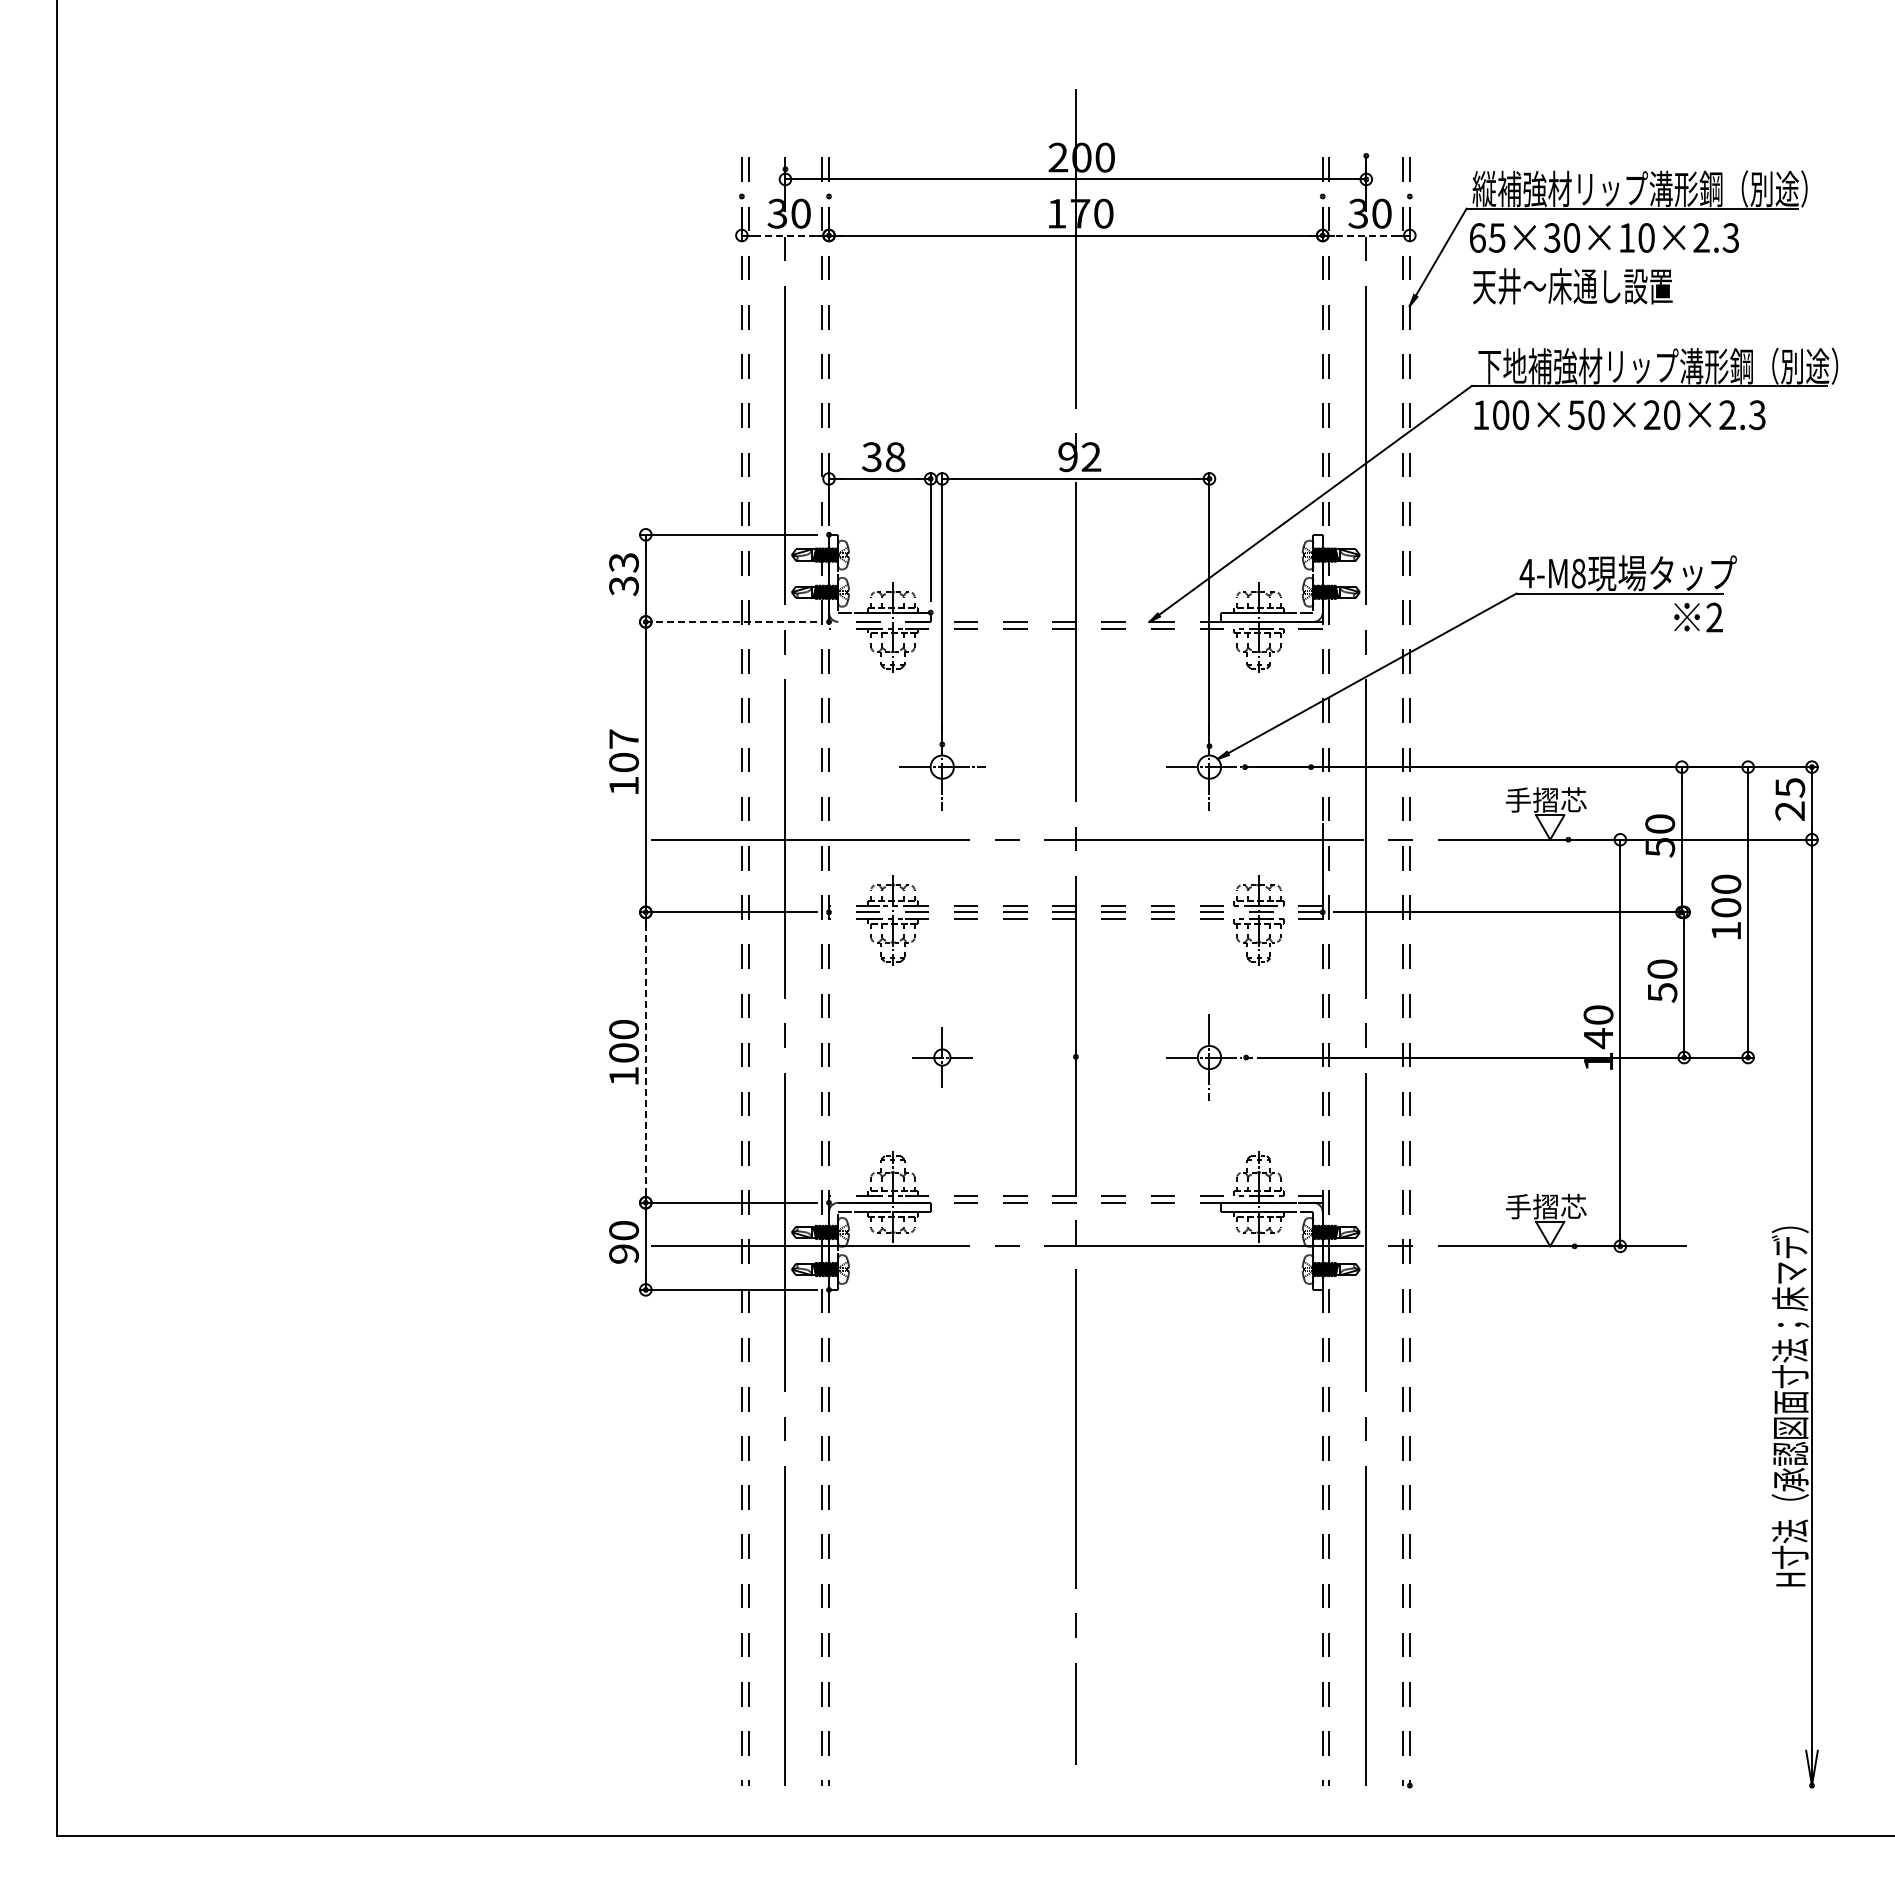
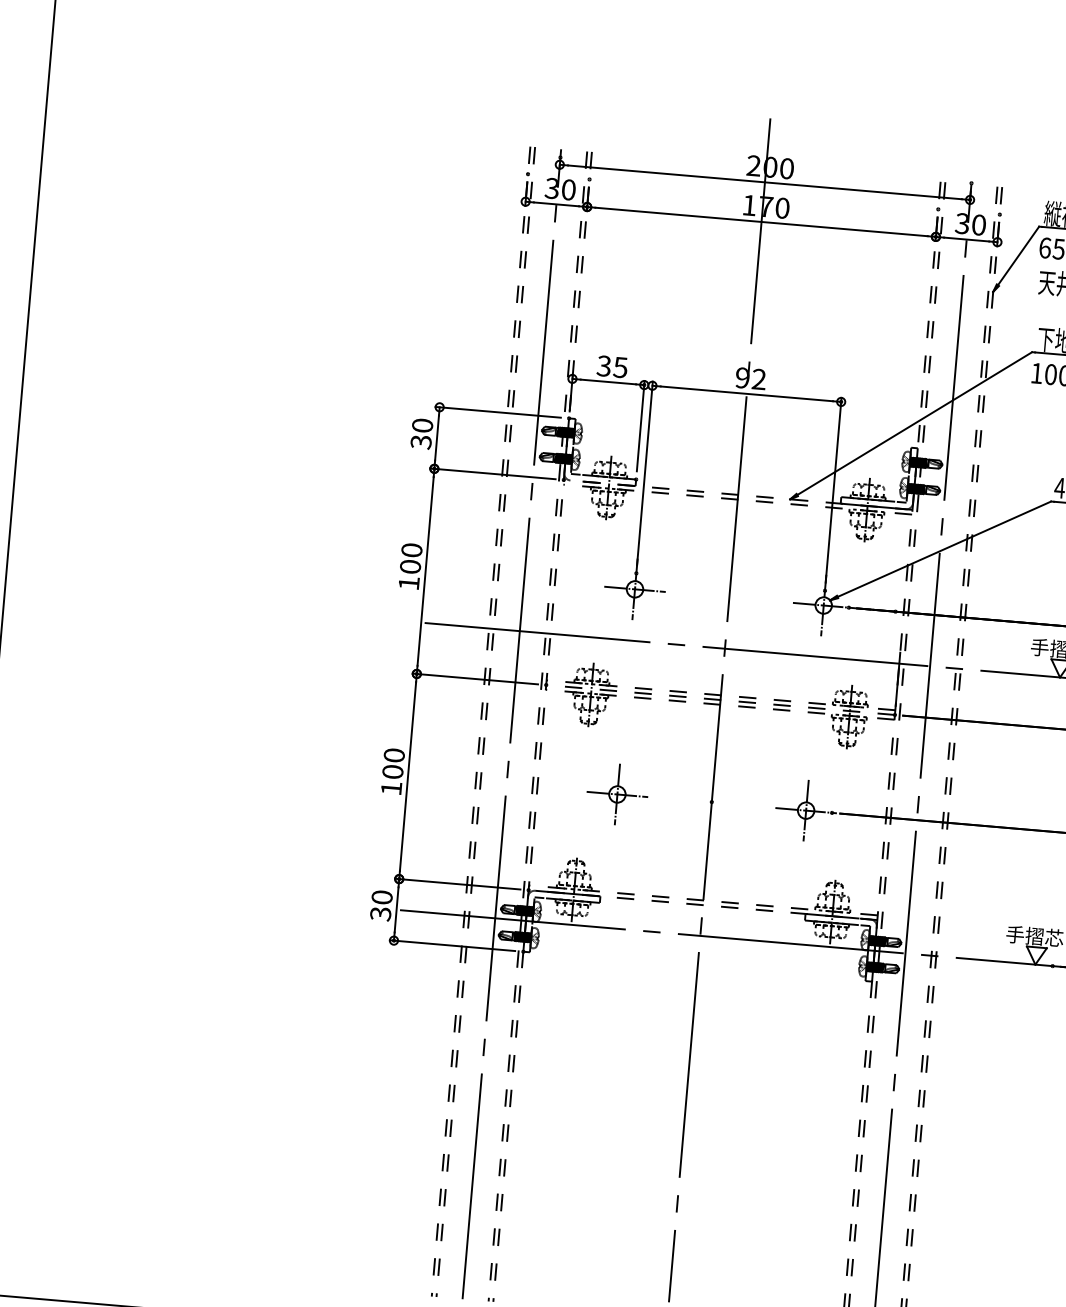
line: (785, 235) -> (556, 204), dashed -> solid
line: (1366, 235) -> (966, 239), dashed -> solid
text: (895, 456) -> (620, 367), 38 -> 35
text: (623, 562) -> (422, 425), 33 -> 30
line: (728, 621) -> (492, 473), dashed -> solid
text: (623, 738) -> (411, 549), 107 -> 100
line: (645, 1057) -> (407, 776), dashed -> solid
part: (942, 1057) -> (617, 794), size x1.43
text: (623, 1254) -> (380, 914), 90 -> 30

